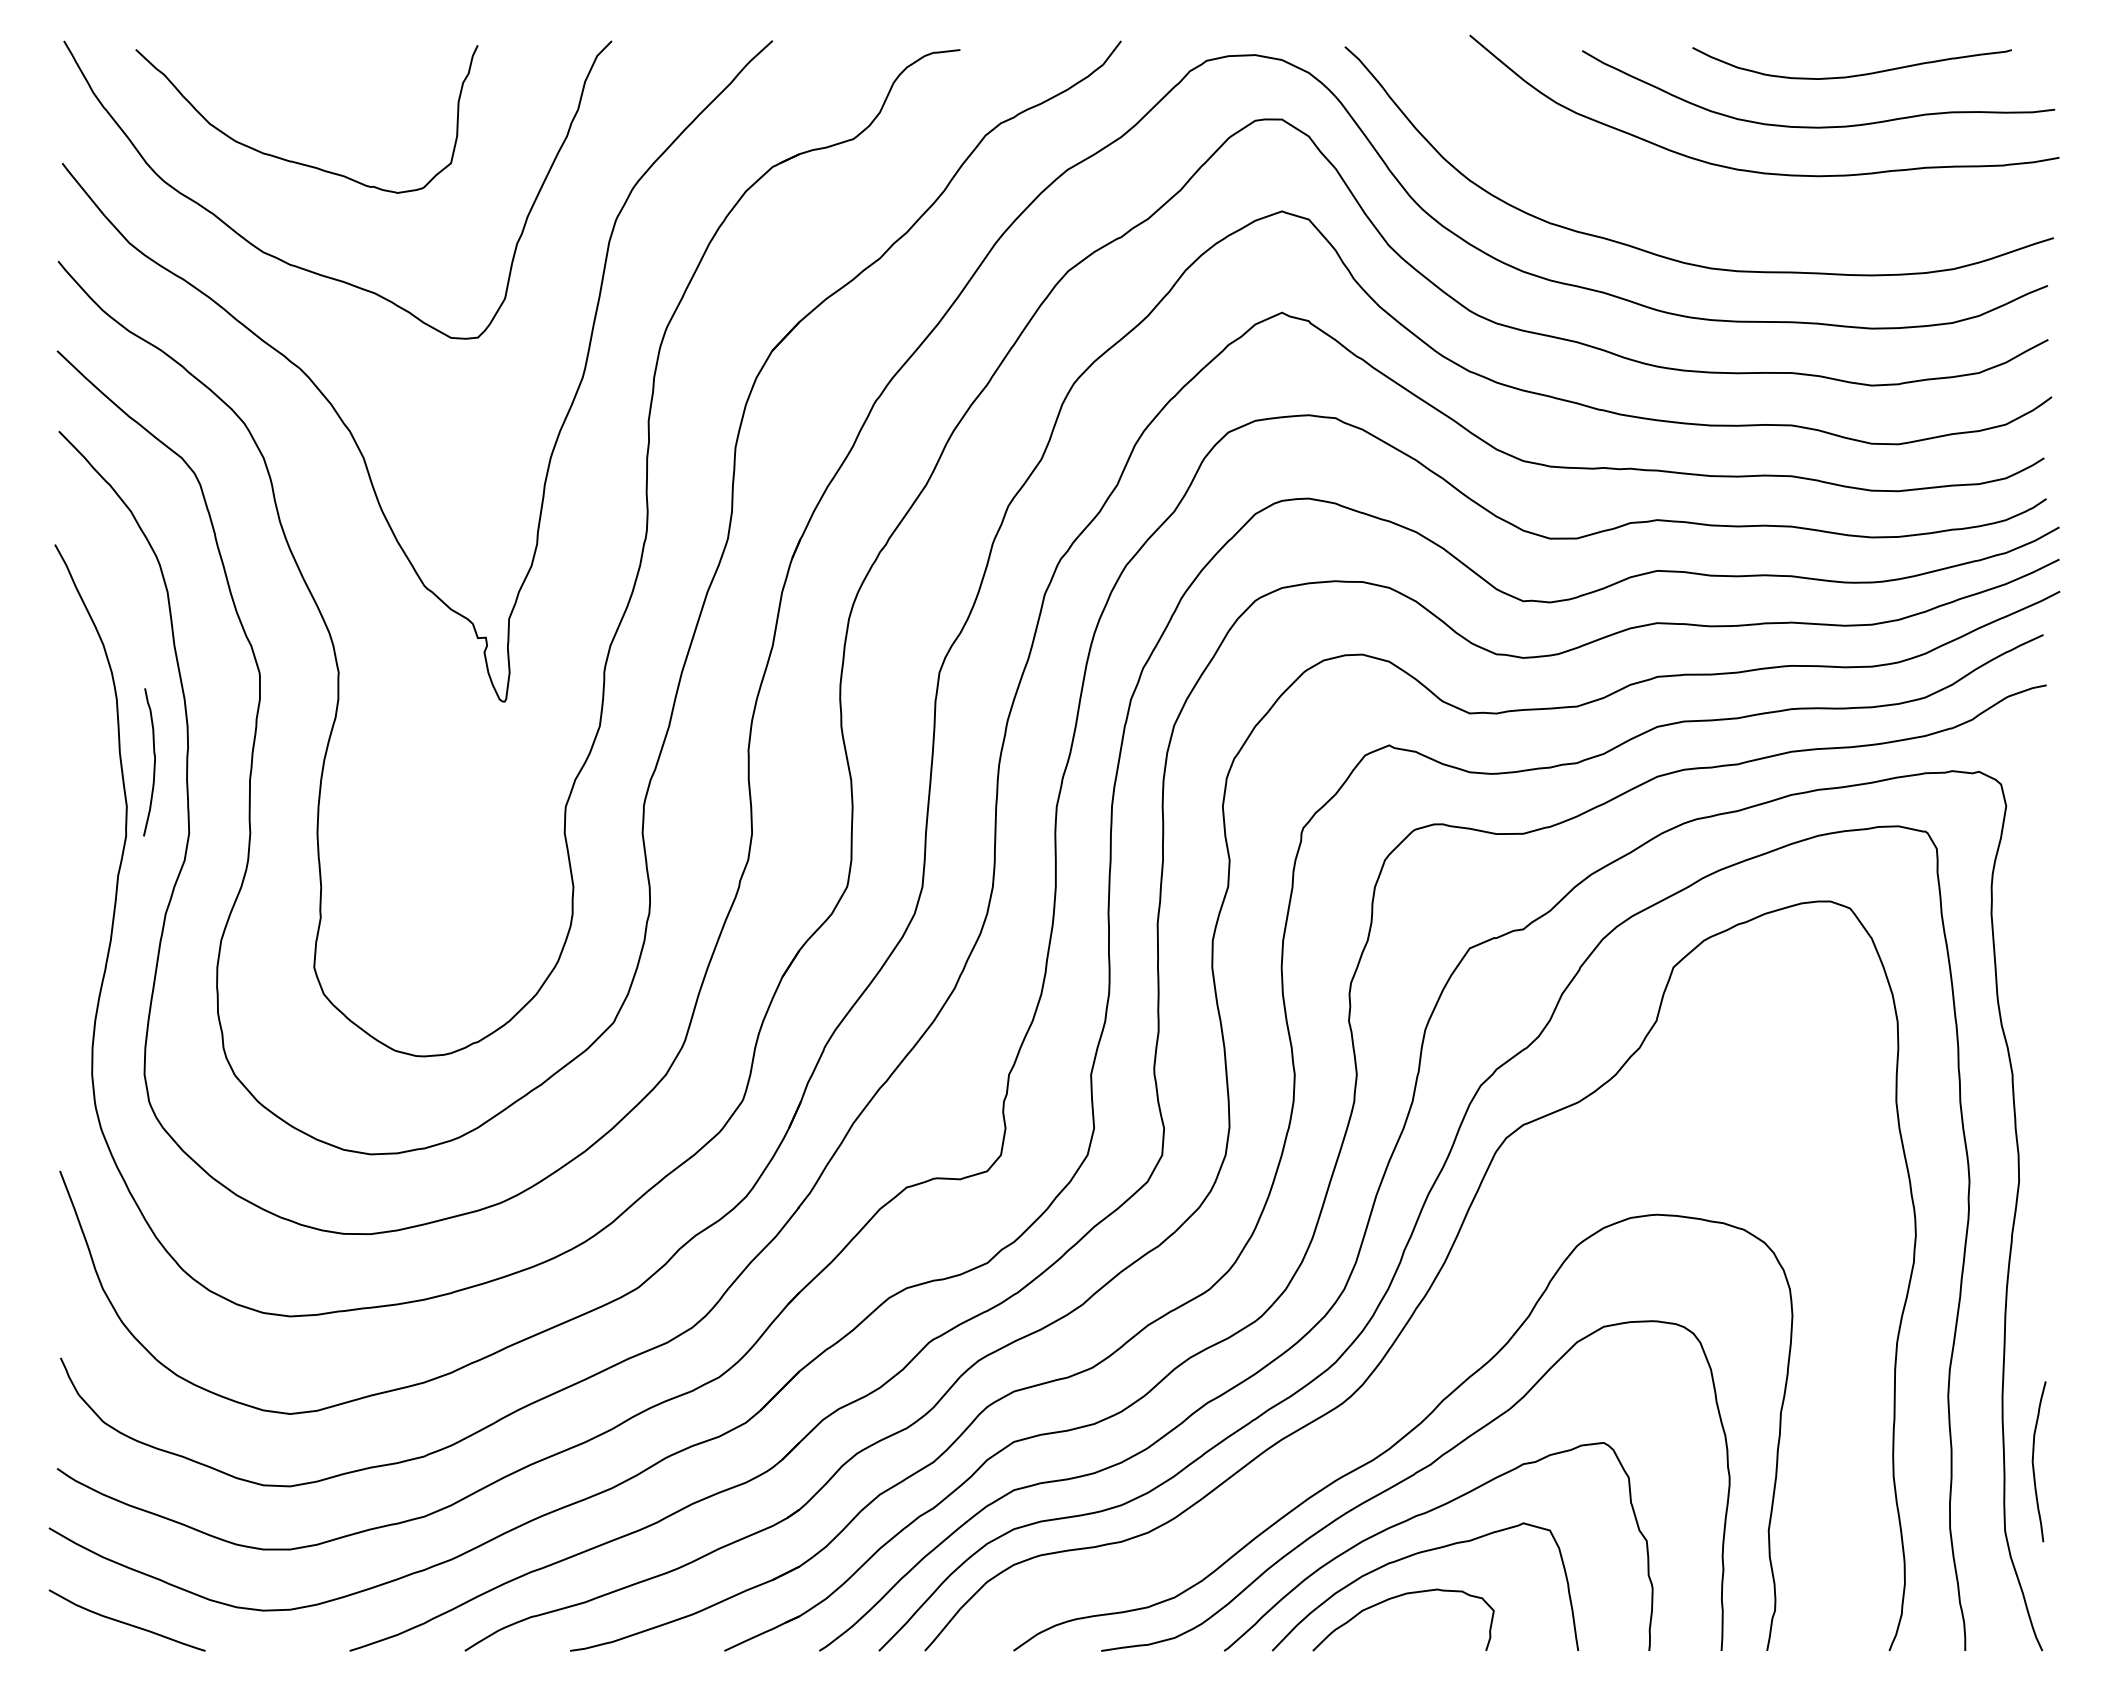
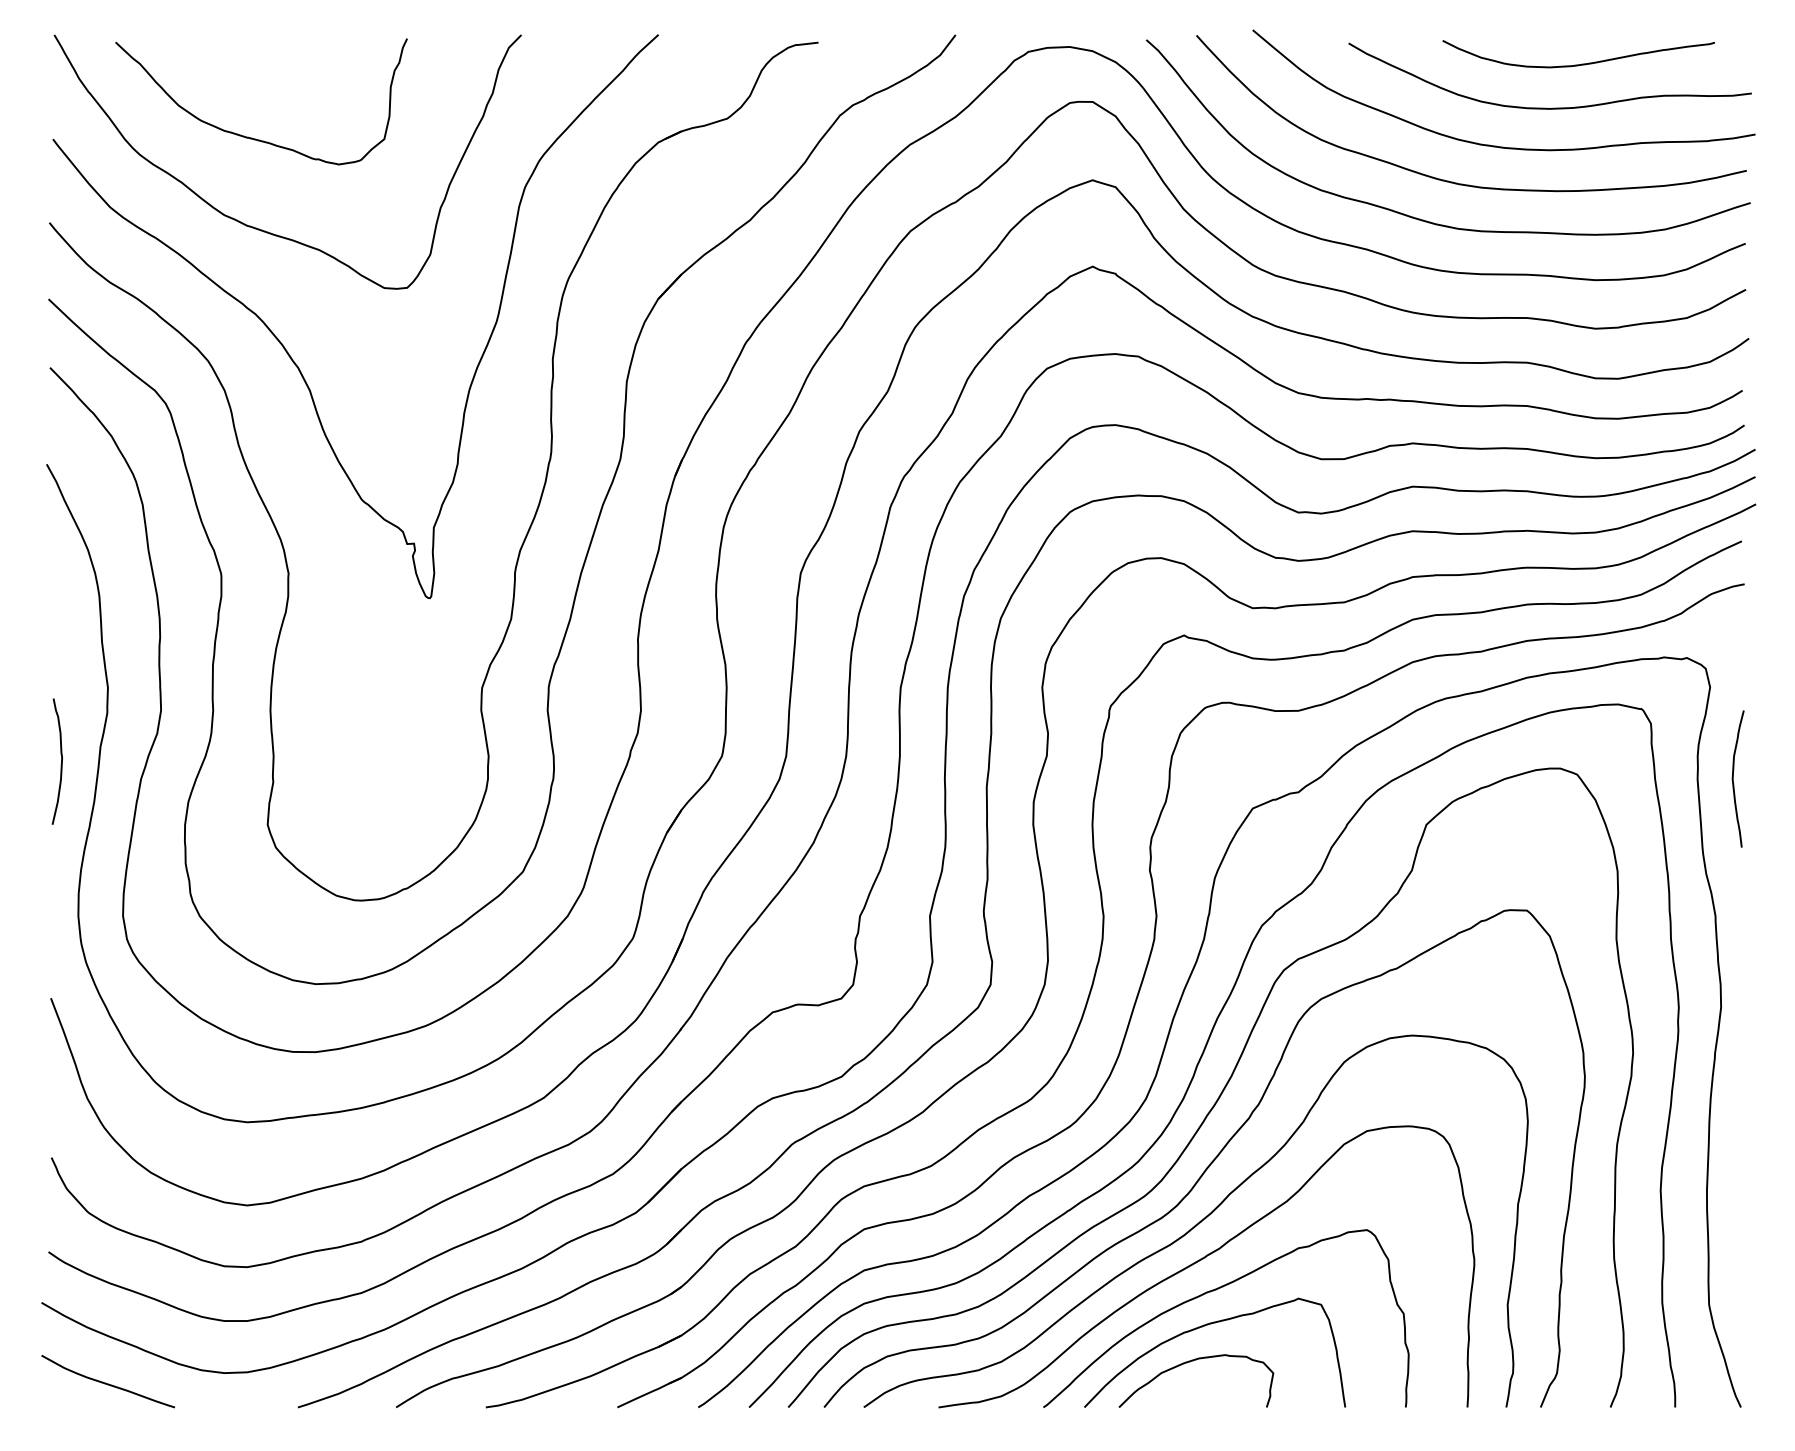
curve: (1706, 213) -> (1454, 182), added
curve: (153, 764) -> (60, 763), moved
curve: (1420, 1363) -> (1210, 1162), added
curve: (2033, 1461) -> (1733, 778), moved

